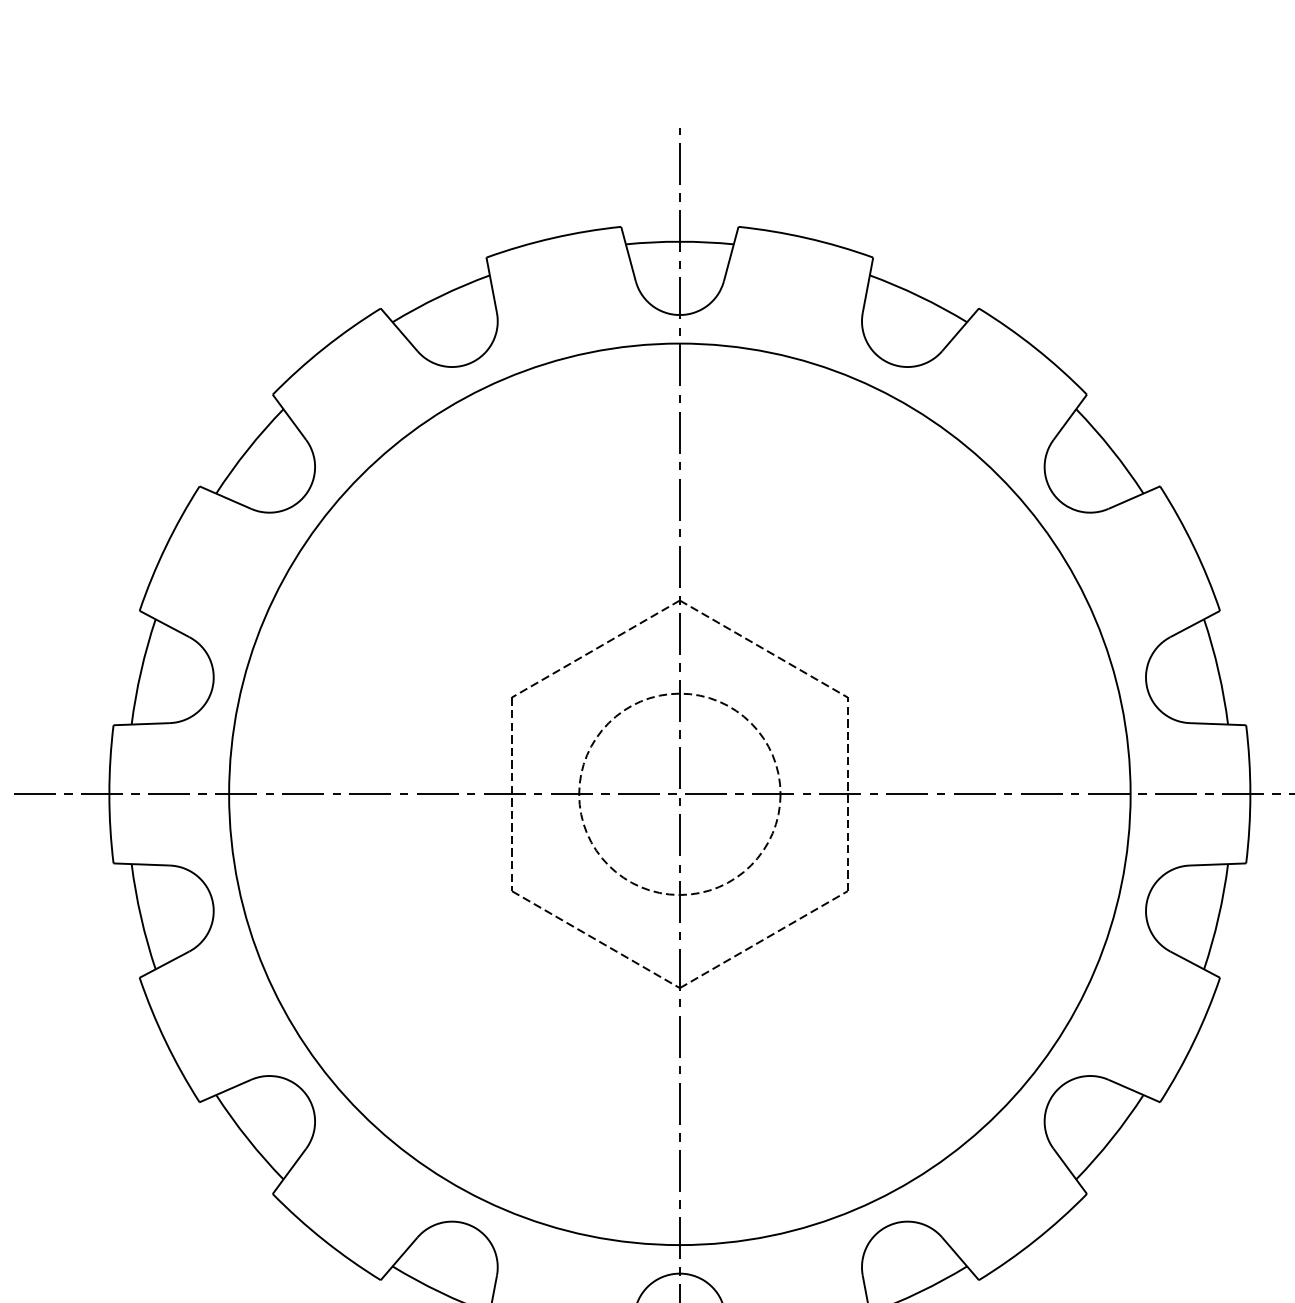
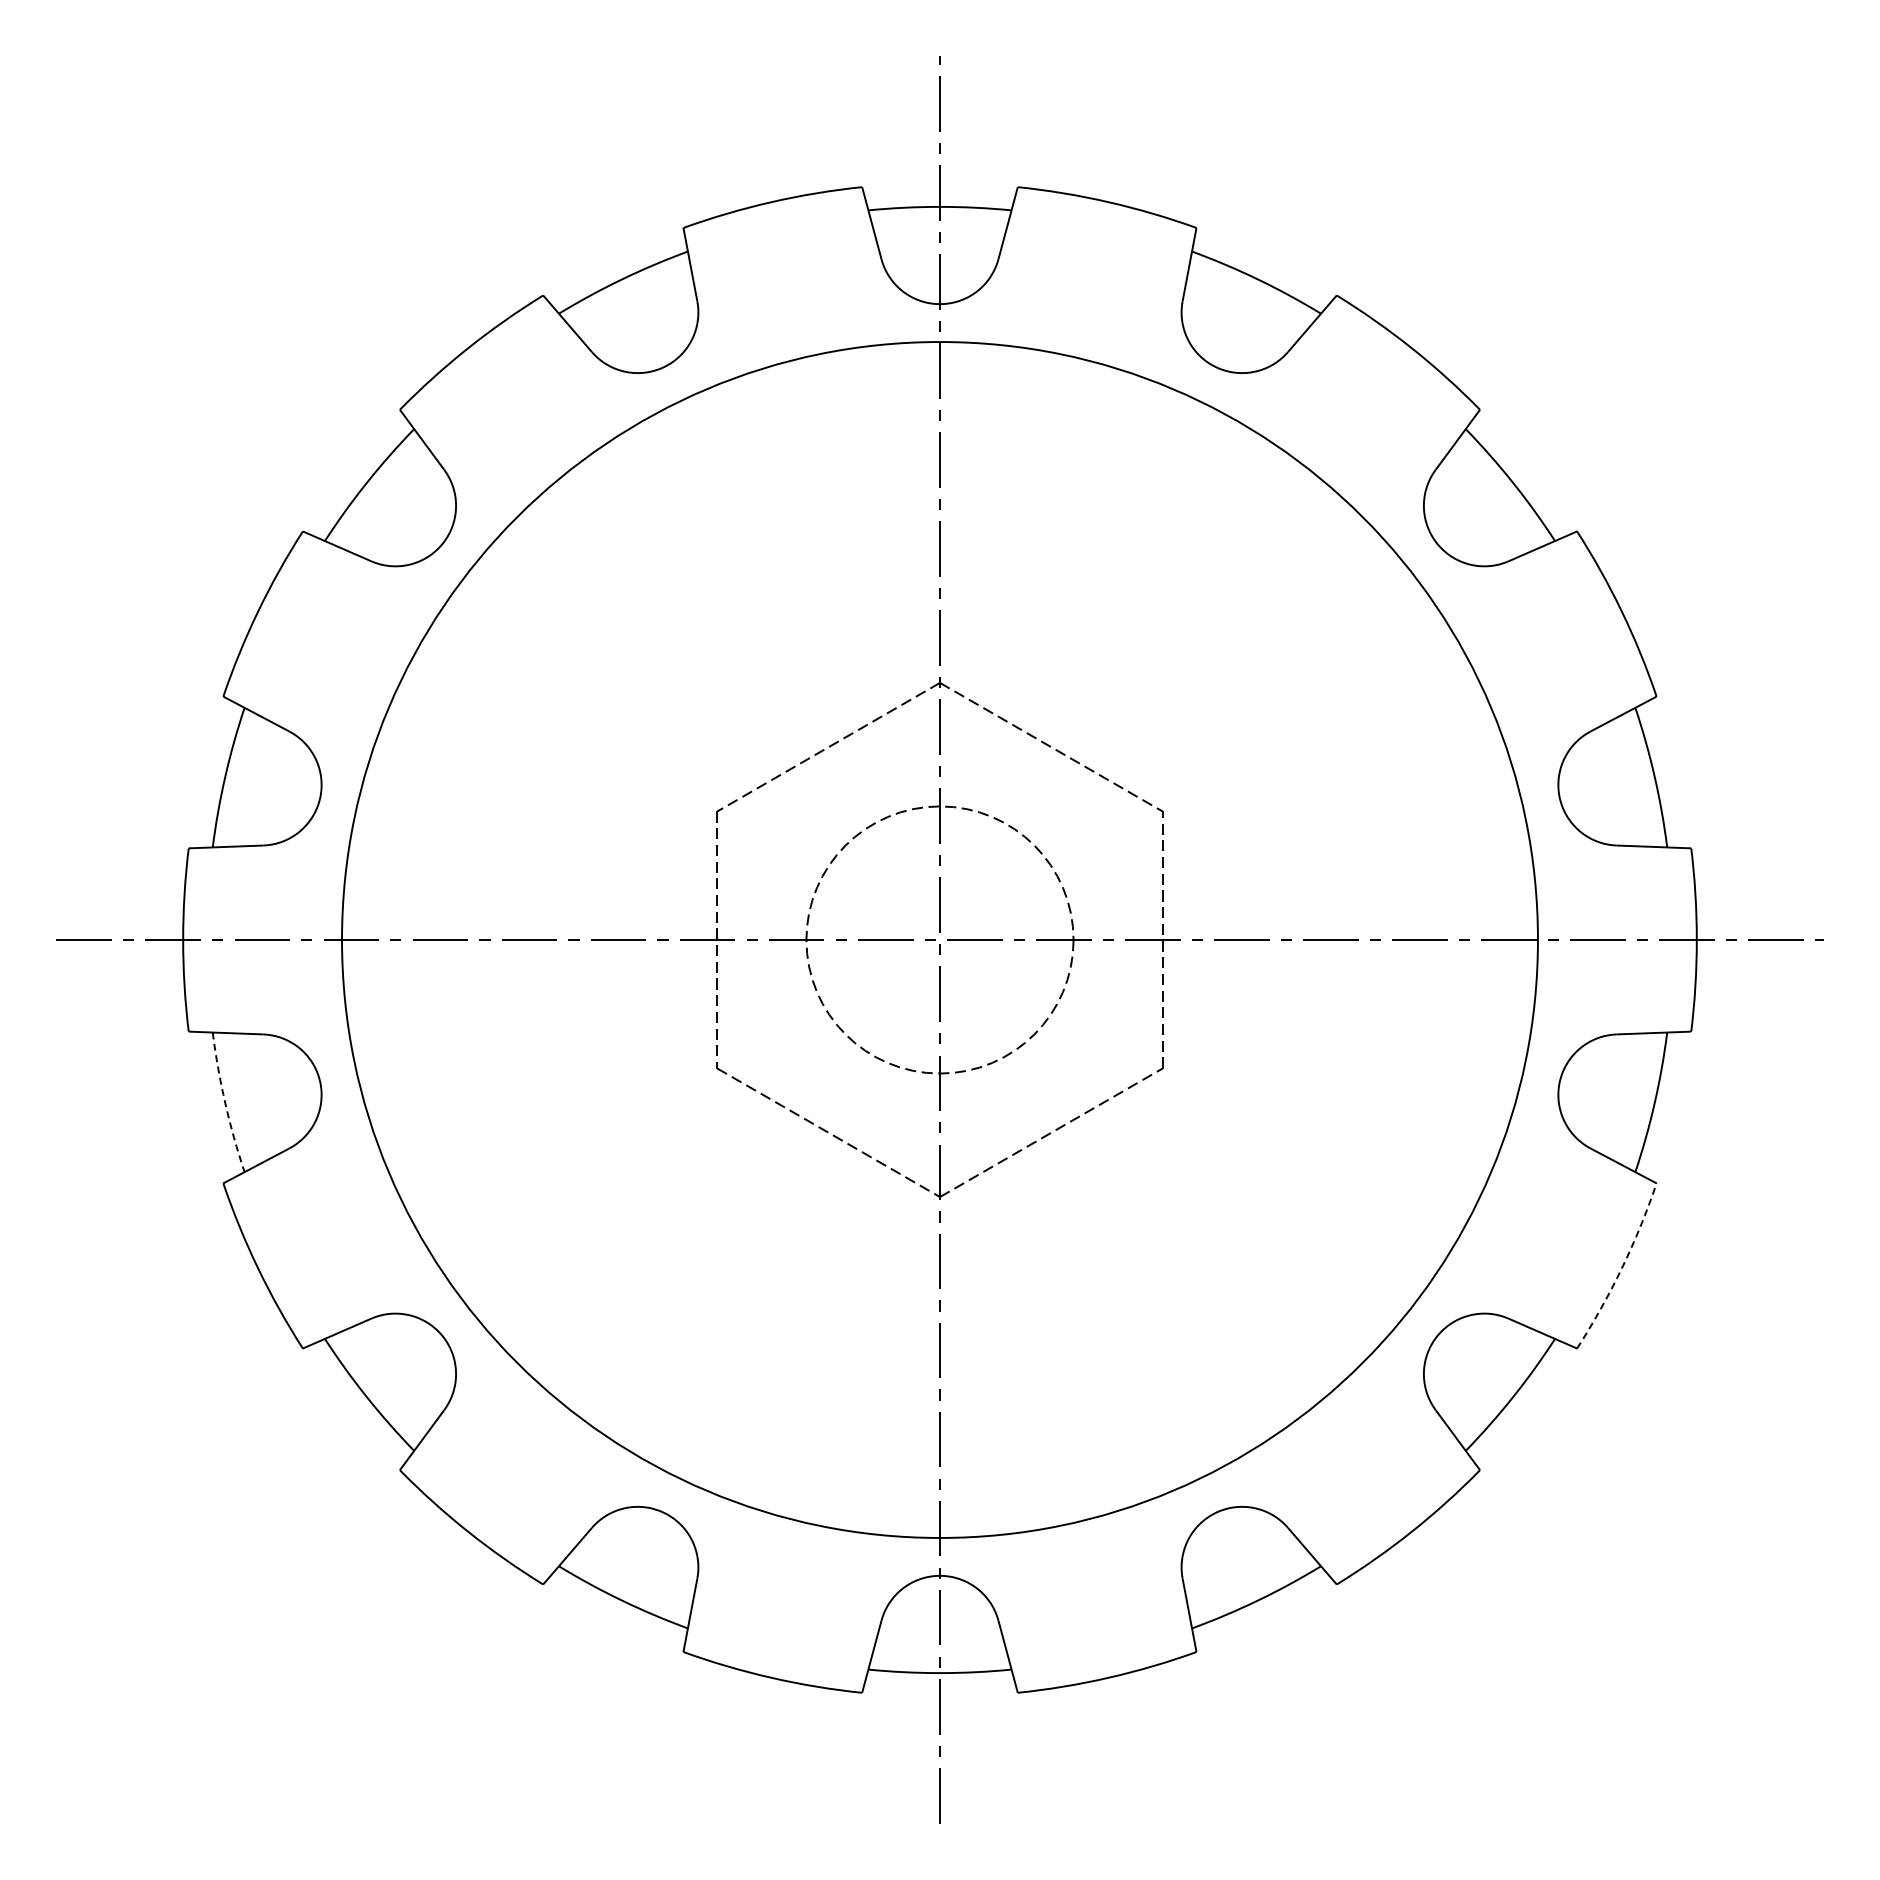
arc: (141, 917) -> (225, 1103), solid -> dashed
arc: (1193, 1041) -> (1621, 1268), solid -> dashed

